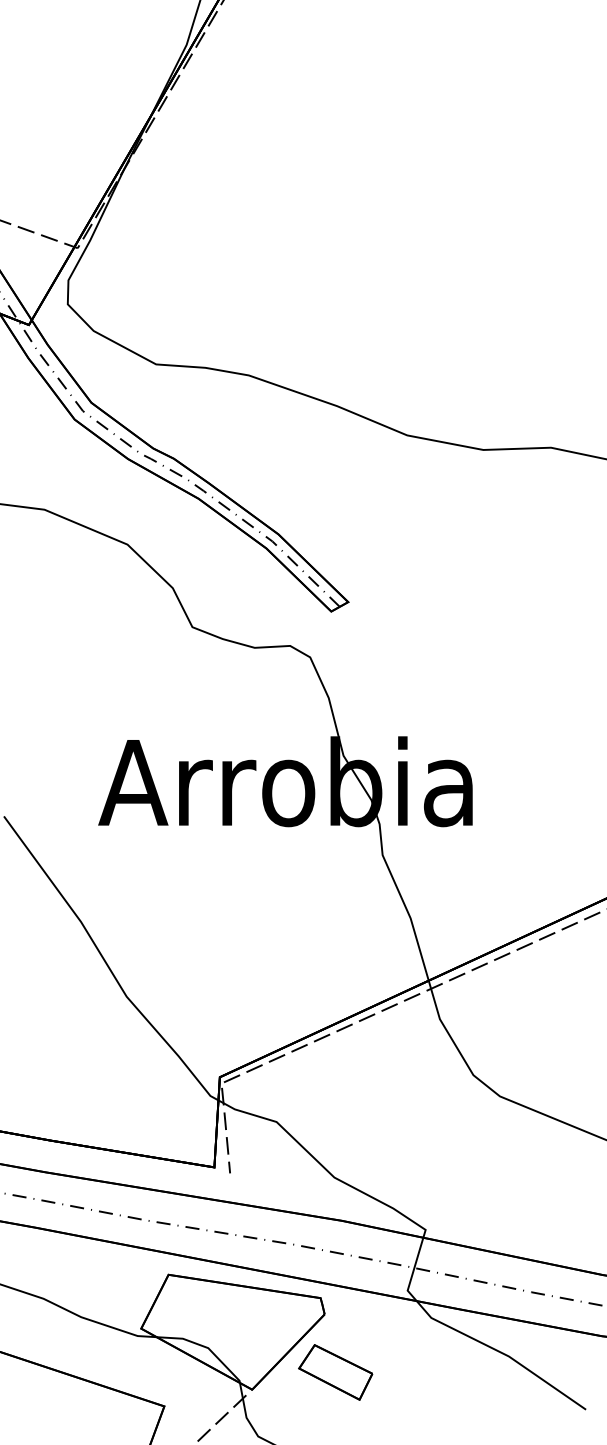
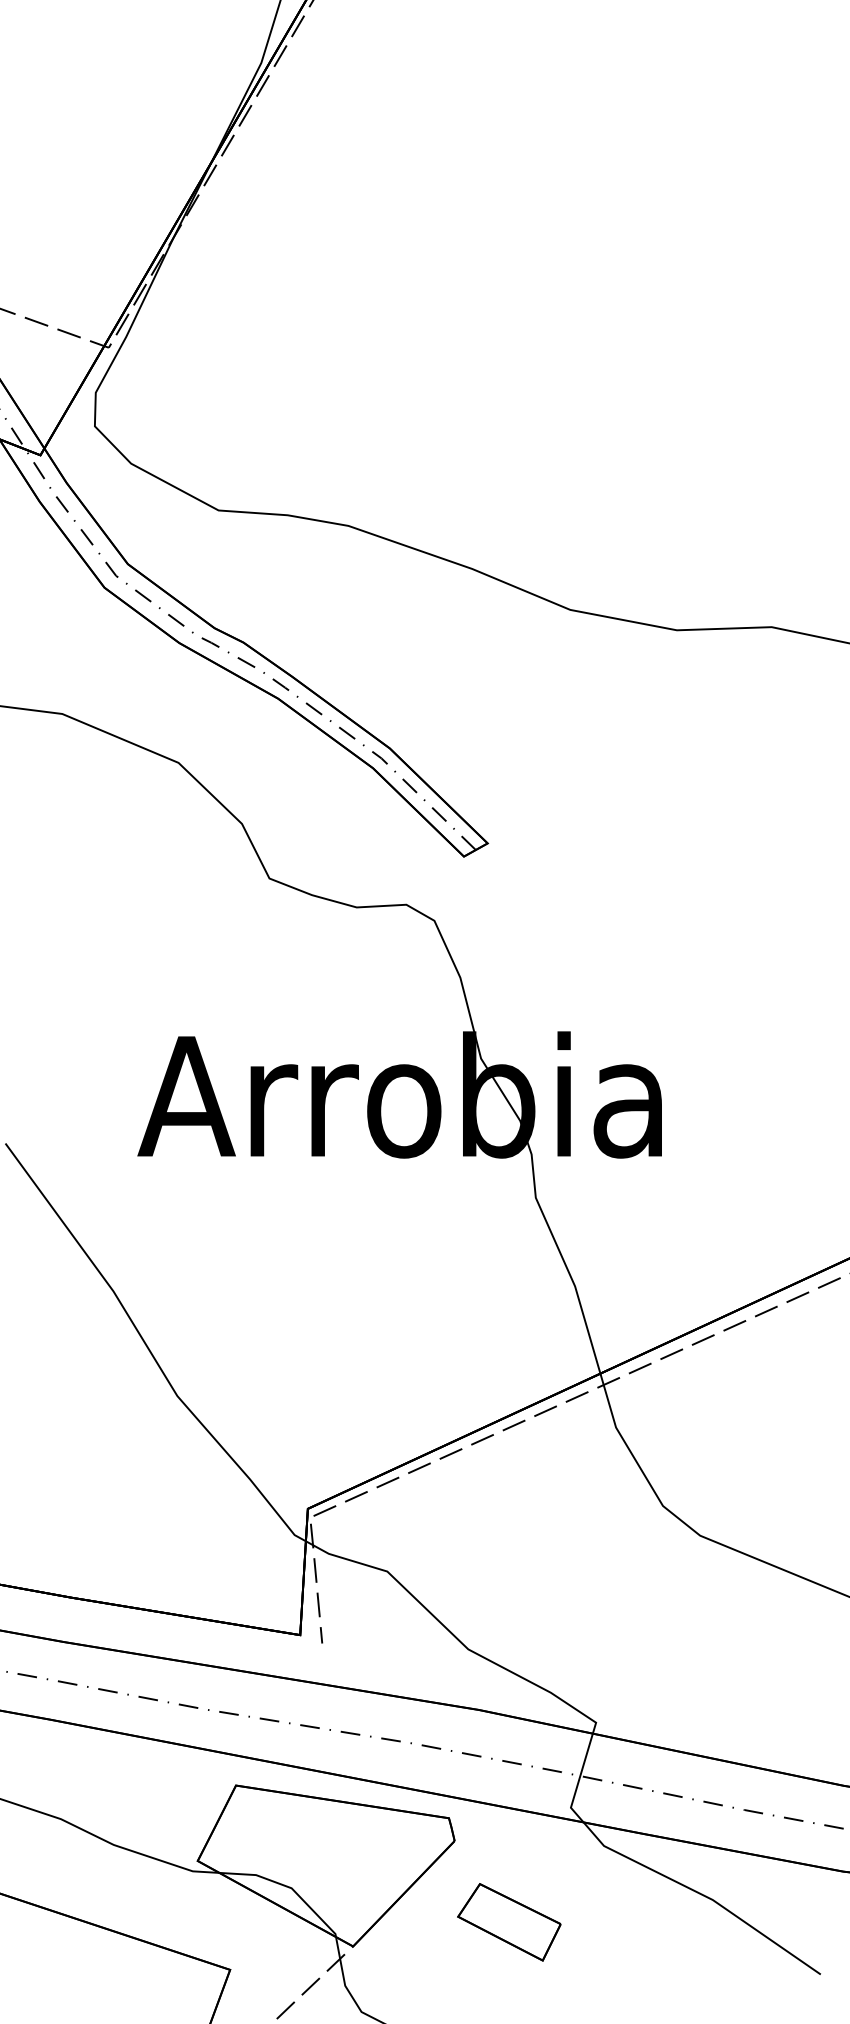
part: (335, 1372) -> (509, 1922), moved

